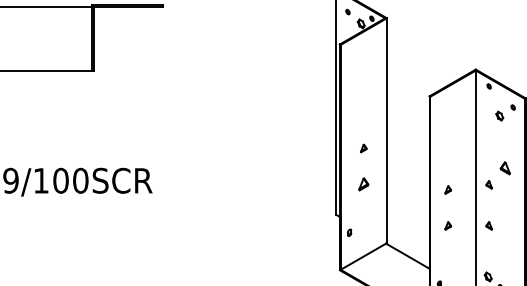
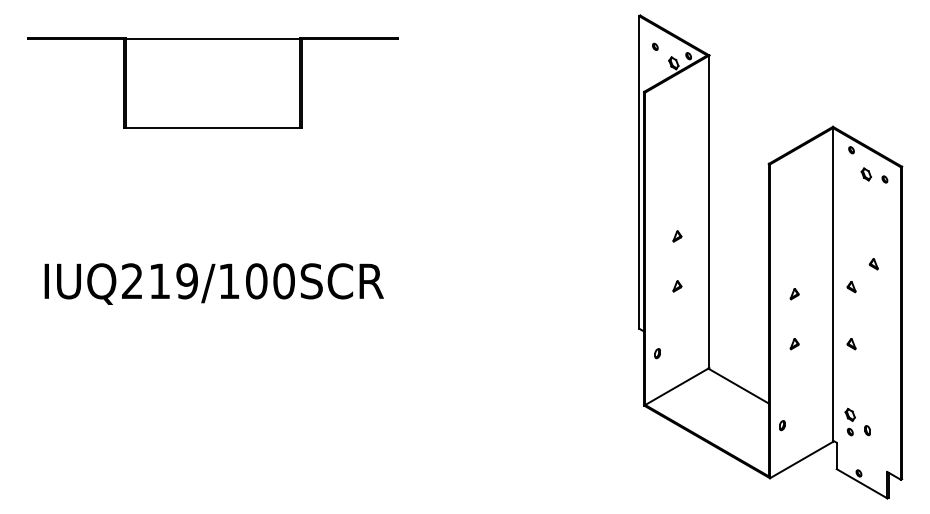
part: (499, 116) -> (865, 174), moved
part: (504, 168) -> (873, 264), size x0.62
part: (363, 184) -> (677, 286), size x0.62

